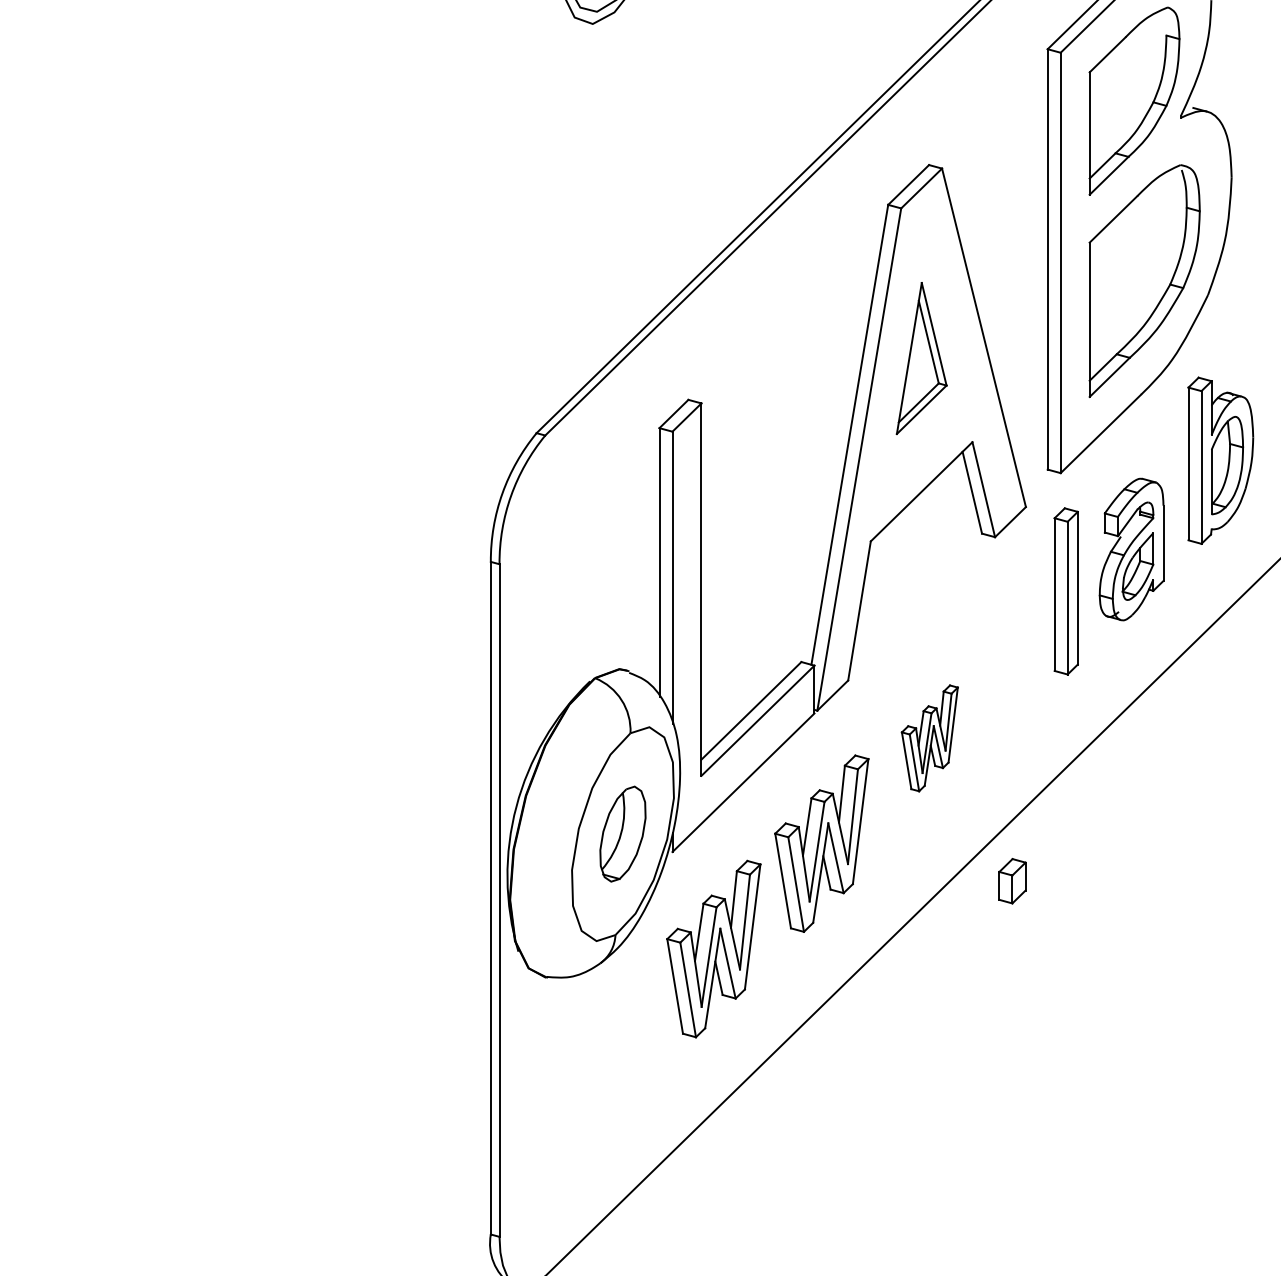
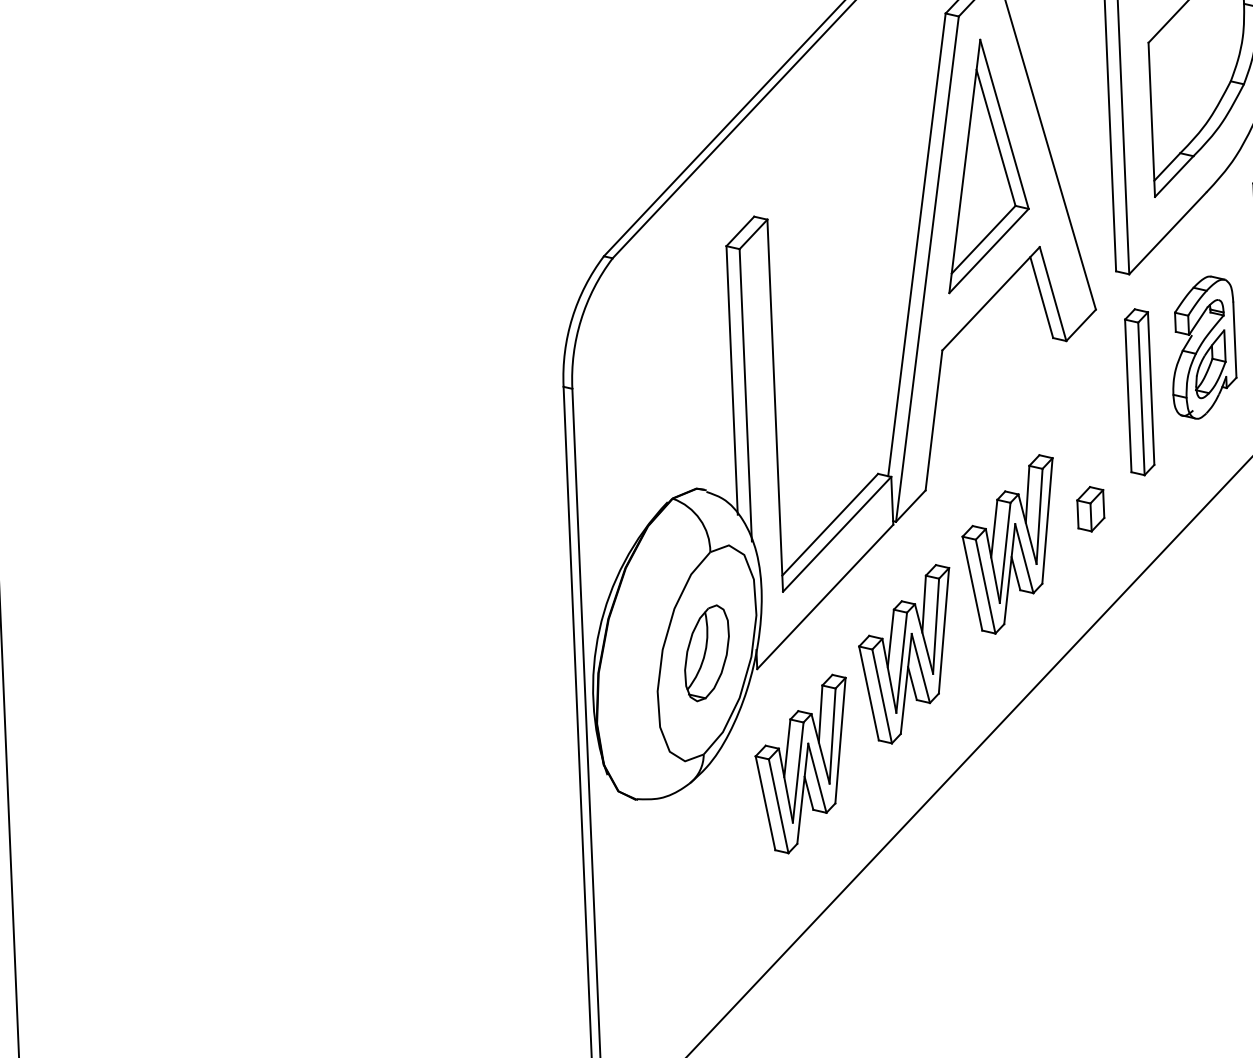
part: (921, 358) -> (985, 165), size x1.67
part: (929, 738) -> (1009, 544), size x1.67
part: (1012, 881) -> (1090, 509), moved

